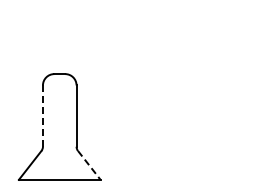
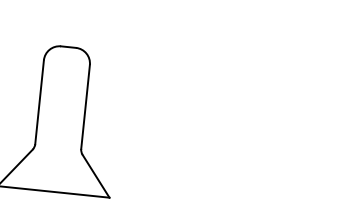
line: (42, 116) -> (38, 102), dashed -> solid
line: (89, 165) -> (96, 176), dashed -> solid

